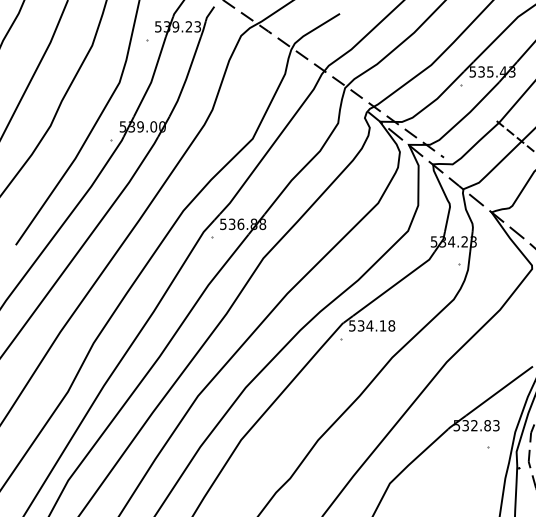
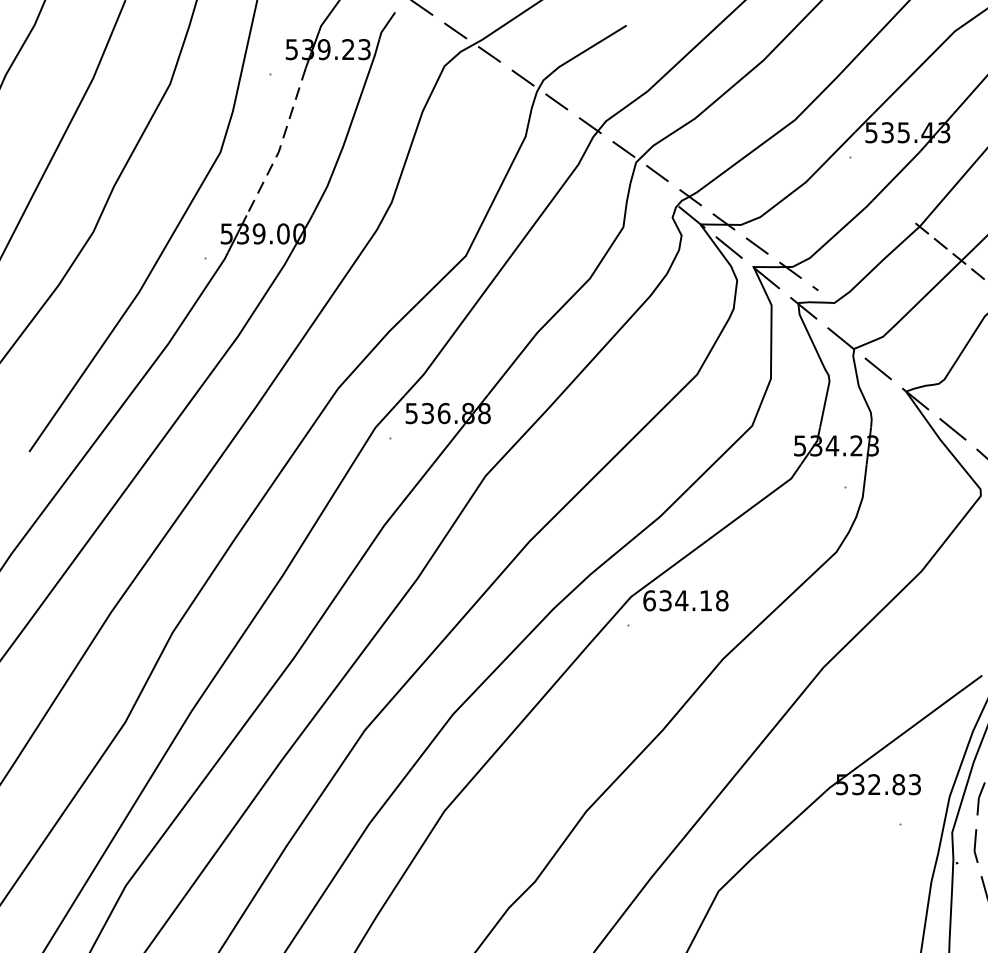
line: (152, 78) -> (281, 144), solid -> dashed
text: (352, 325) -> (649, 599), 534.18 -> 634.18

